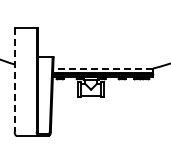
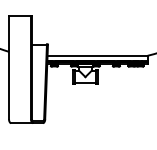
line: (102, 68) -> (96, 55), dashed -> solid
line: (14, 80) -> (8, 67), dashed -> solid

